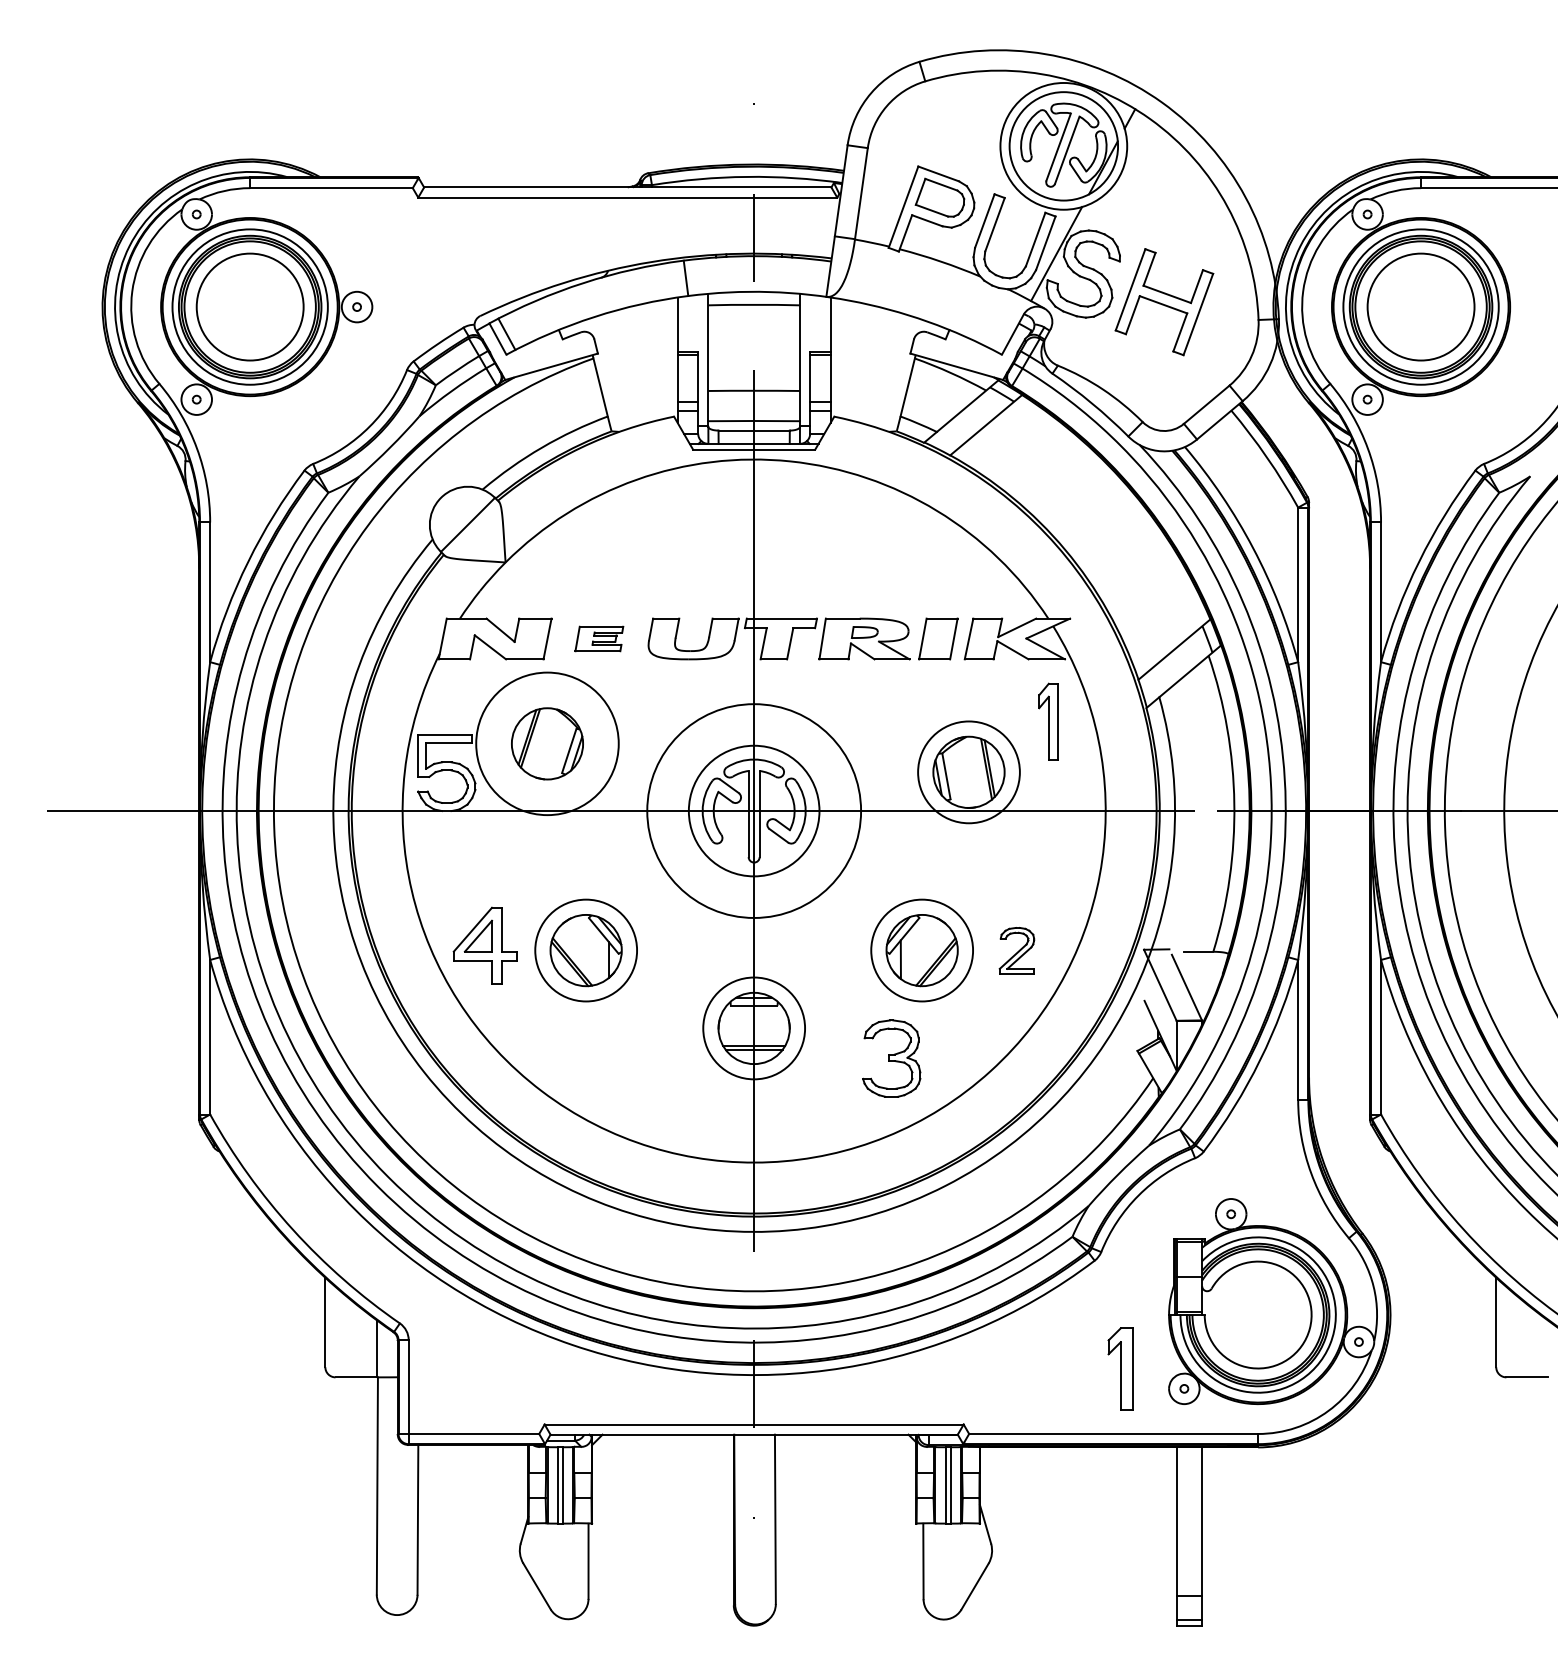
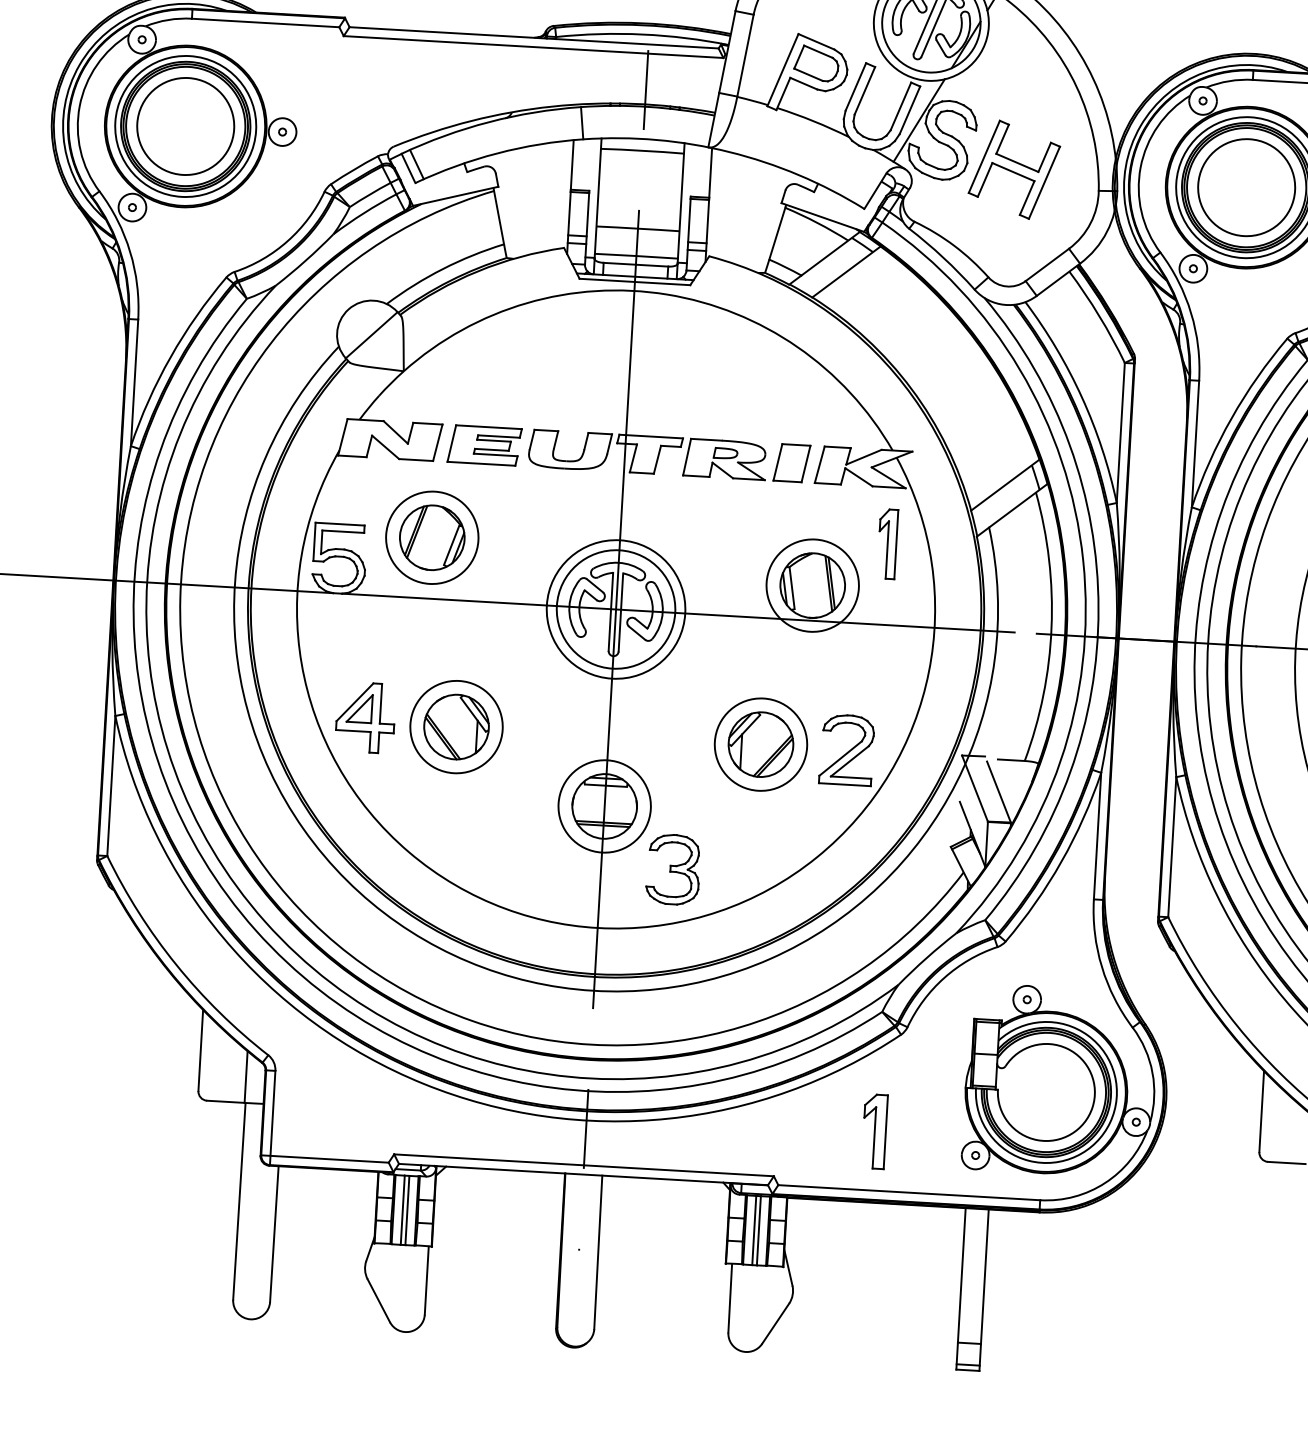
part: (599, 638) -> (484, 445), size x1.67
circle: (547, 743) -> (432, 537), size x0.71
circle: (753, 810) -> (615, 608), size x0.71
part: (1016, 950) -> (846, 749), size x1.67
part: (891, 1058) -> (673, 869), moved
part: (1120, 1368) -> (874, 1131), moved

